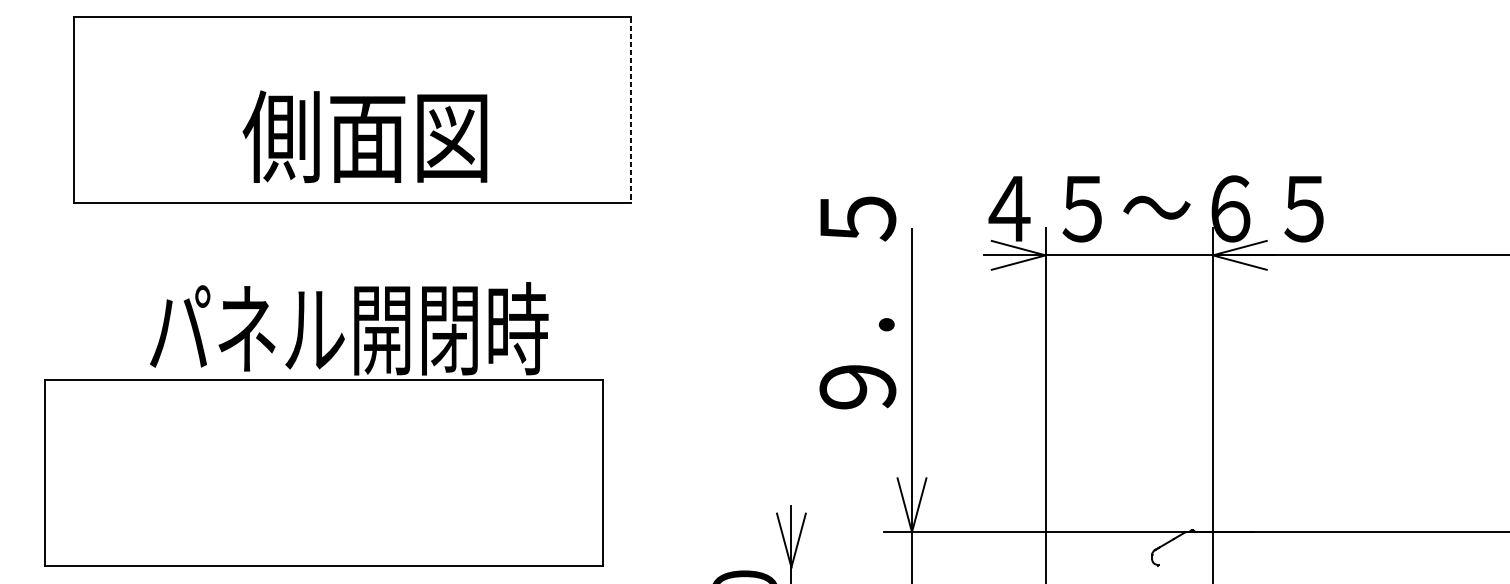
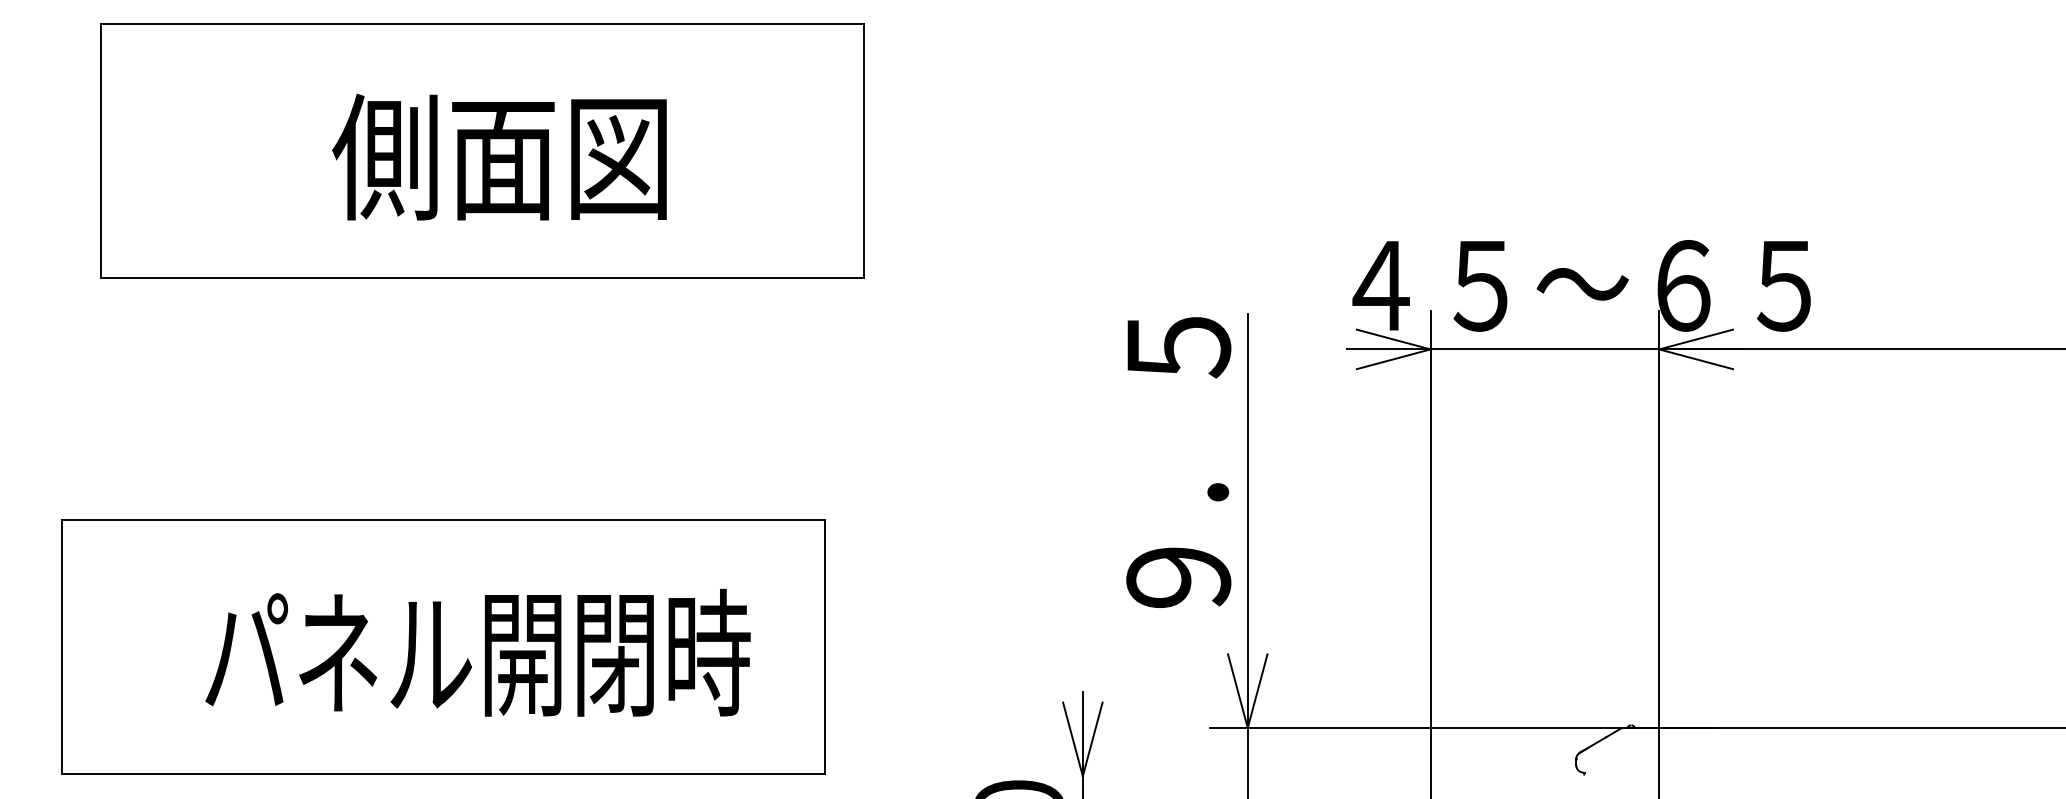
line: (631, 110) -> (863, 151), dashed -> solid
text: (364, 136) -> (499, 156), moved
text: (857, 302) -> (1178, 462), moved
text: (348, 328) -> (477, 652), moved

